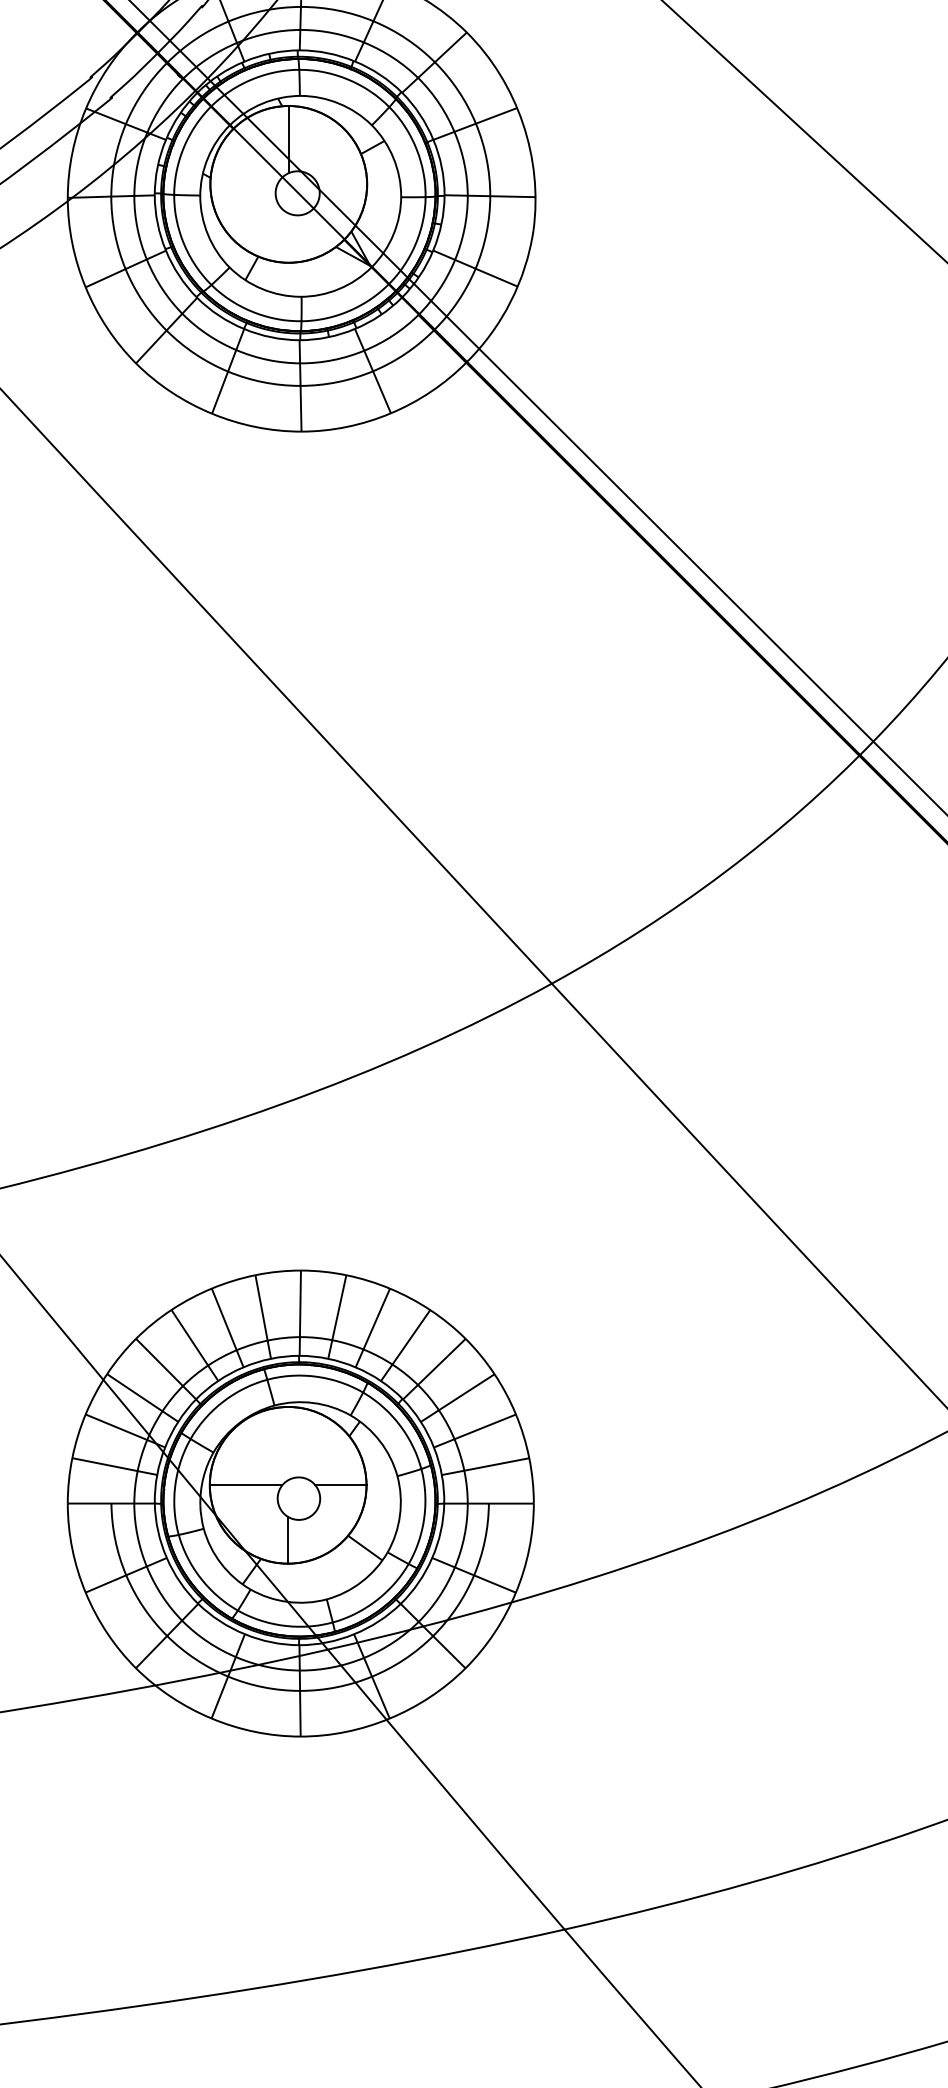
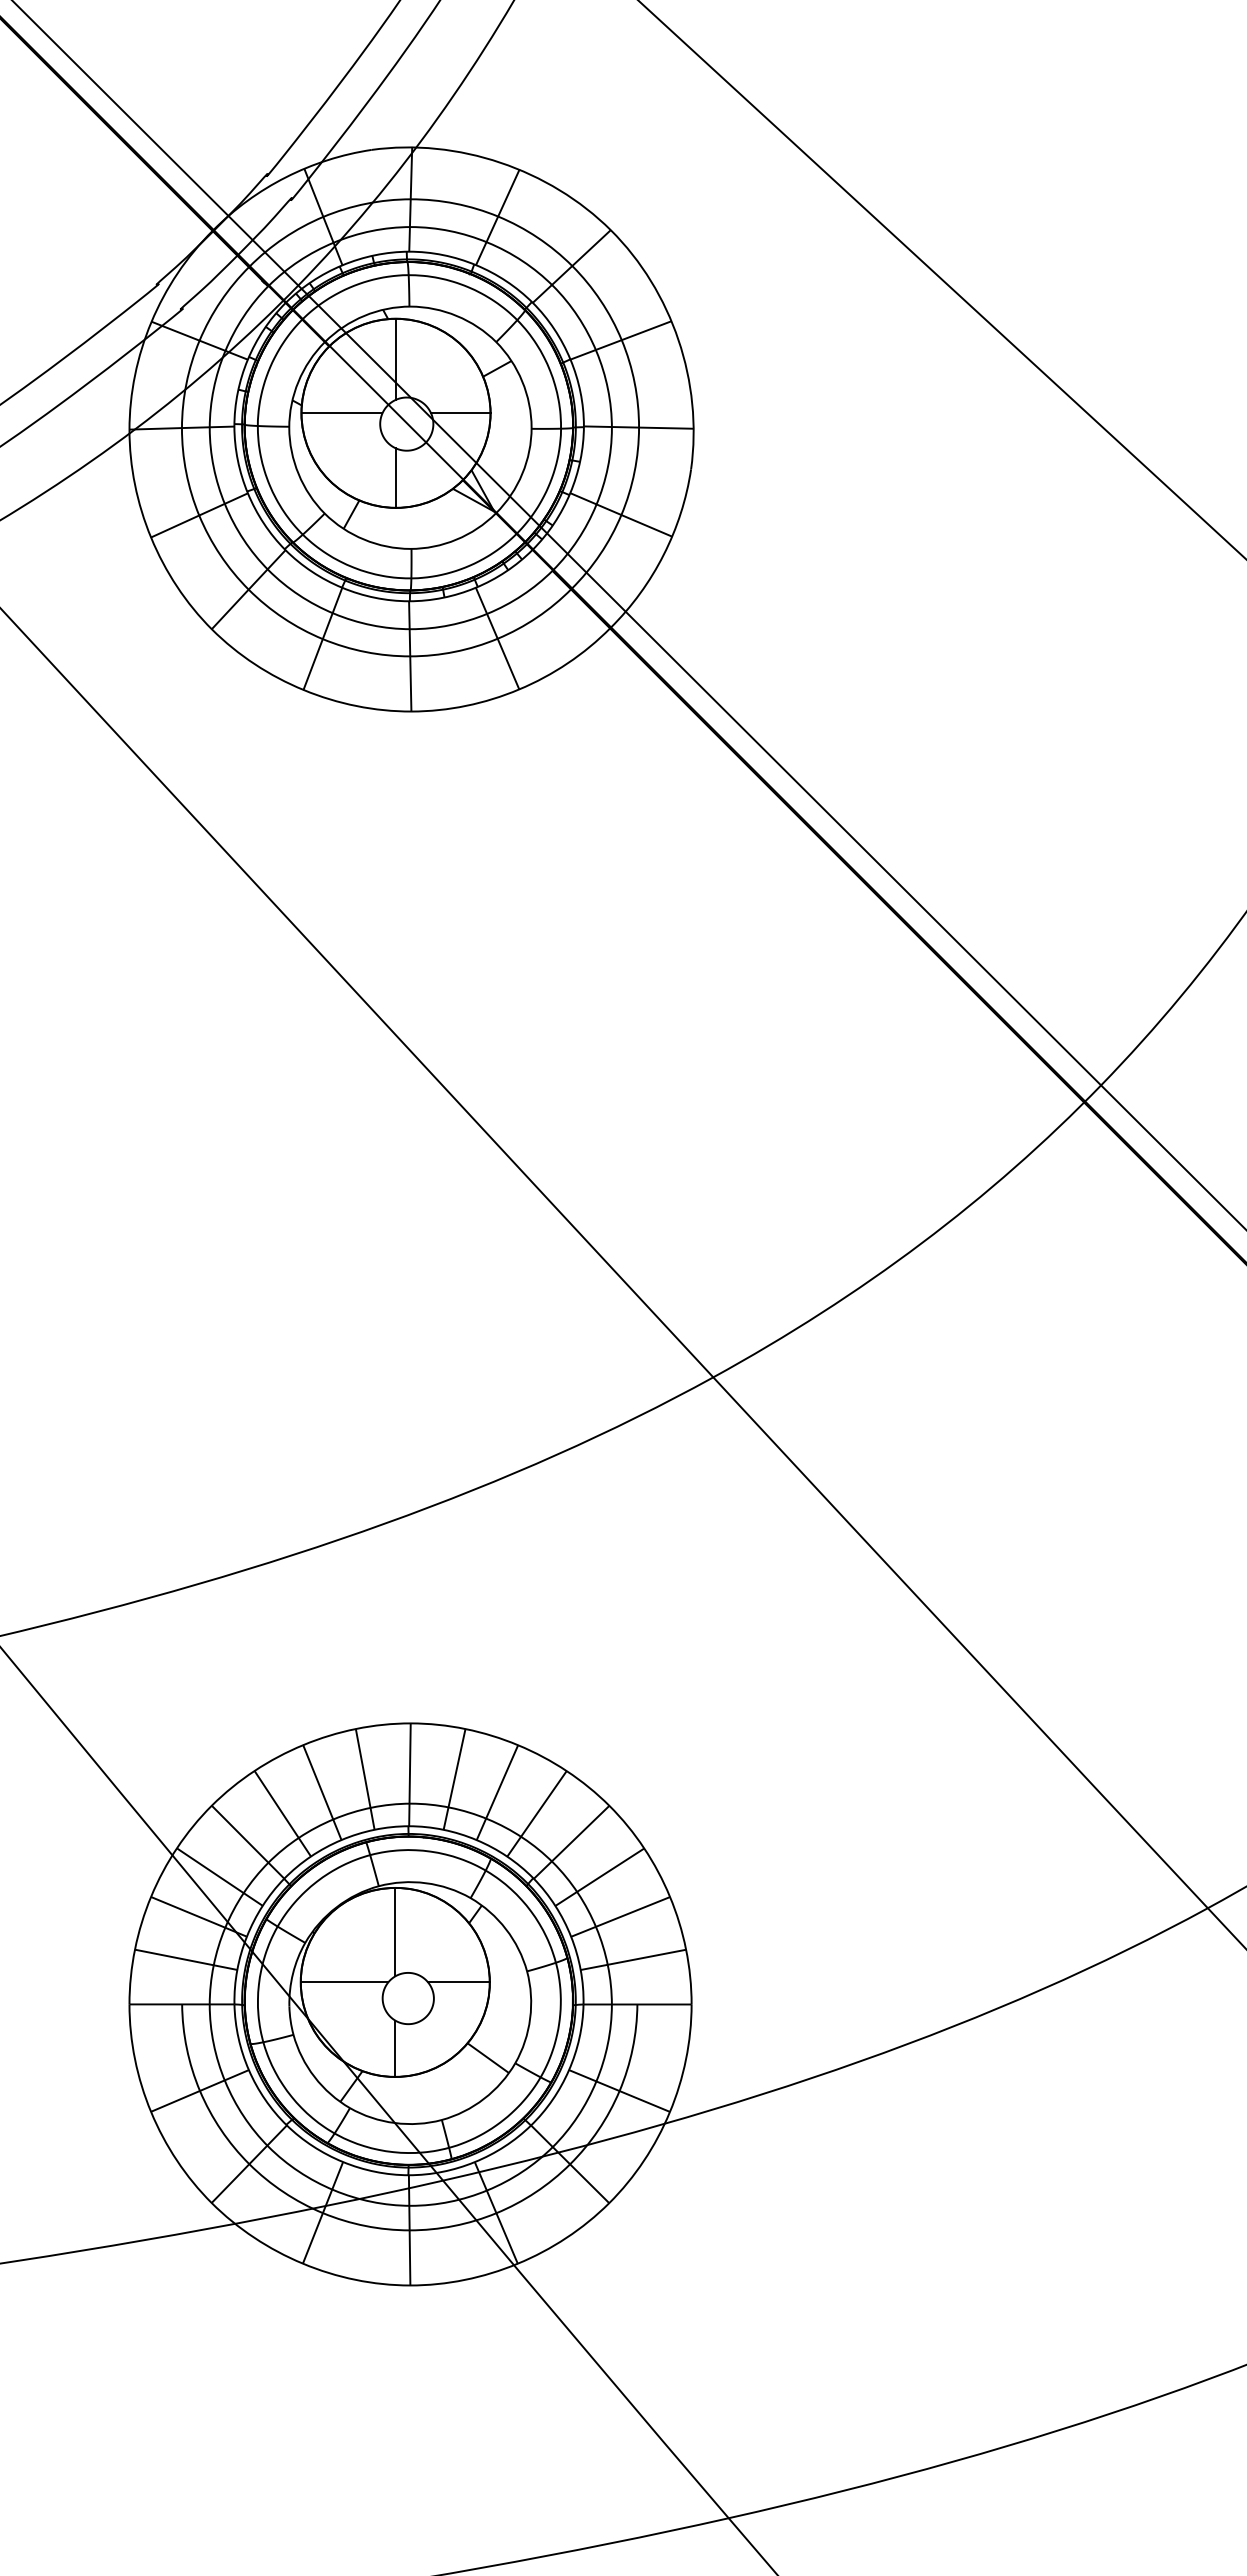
line: (243, 184) -> (341, 413), added
line: (342, 184) -> (460, 413), added
line: (289, 237) -> (396, 477), added
line: (288, 1443) -> (395, 1931), added

